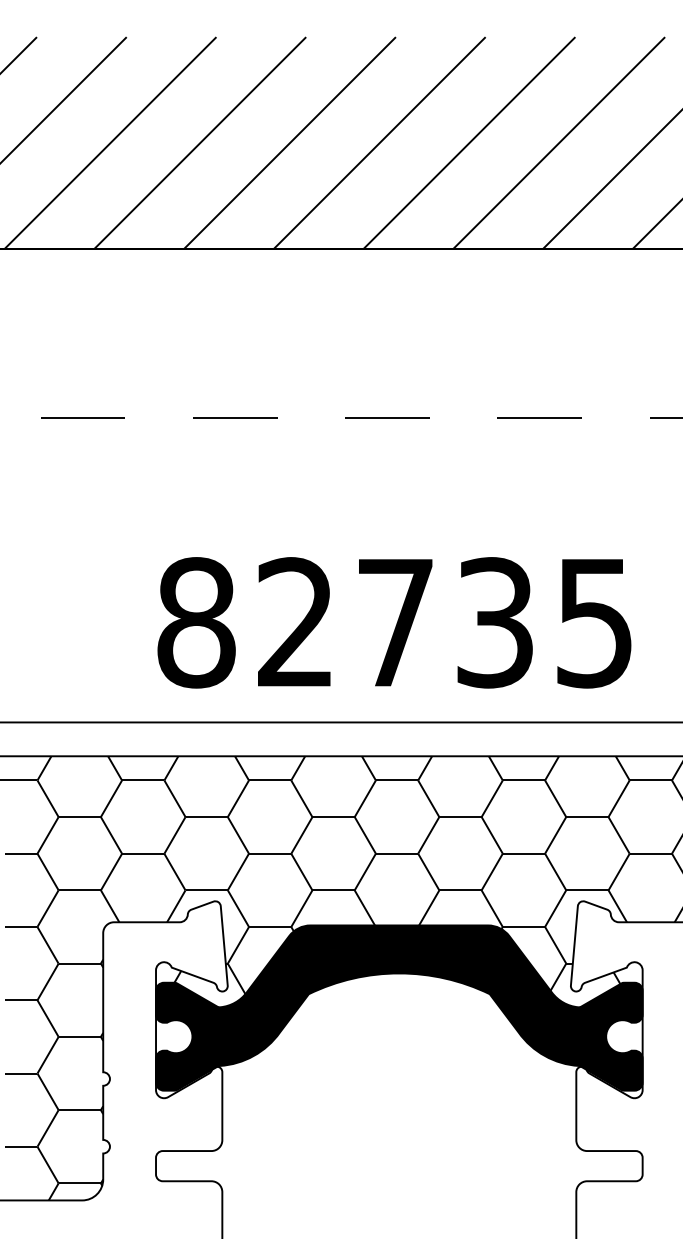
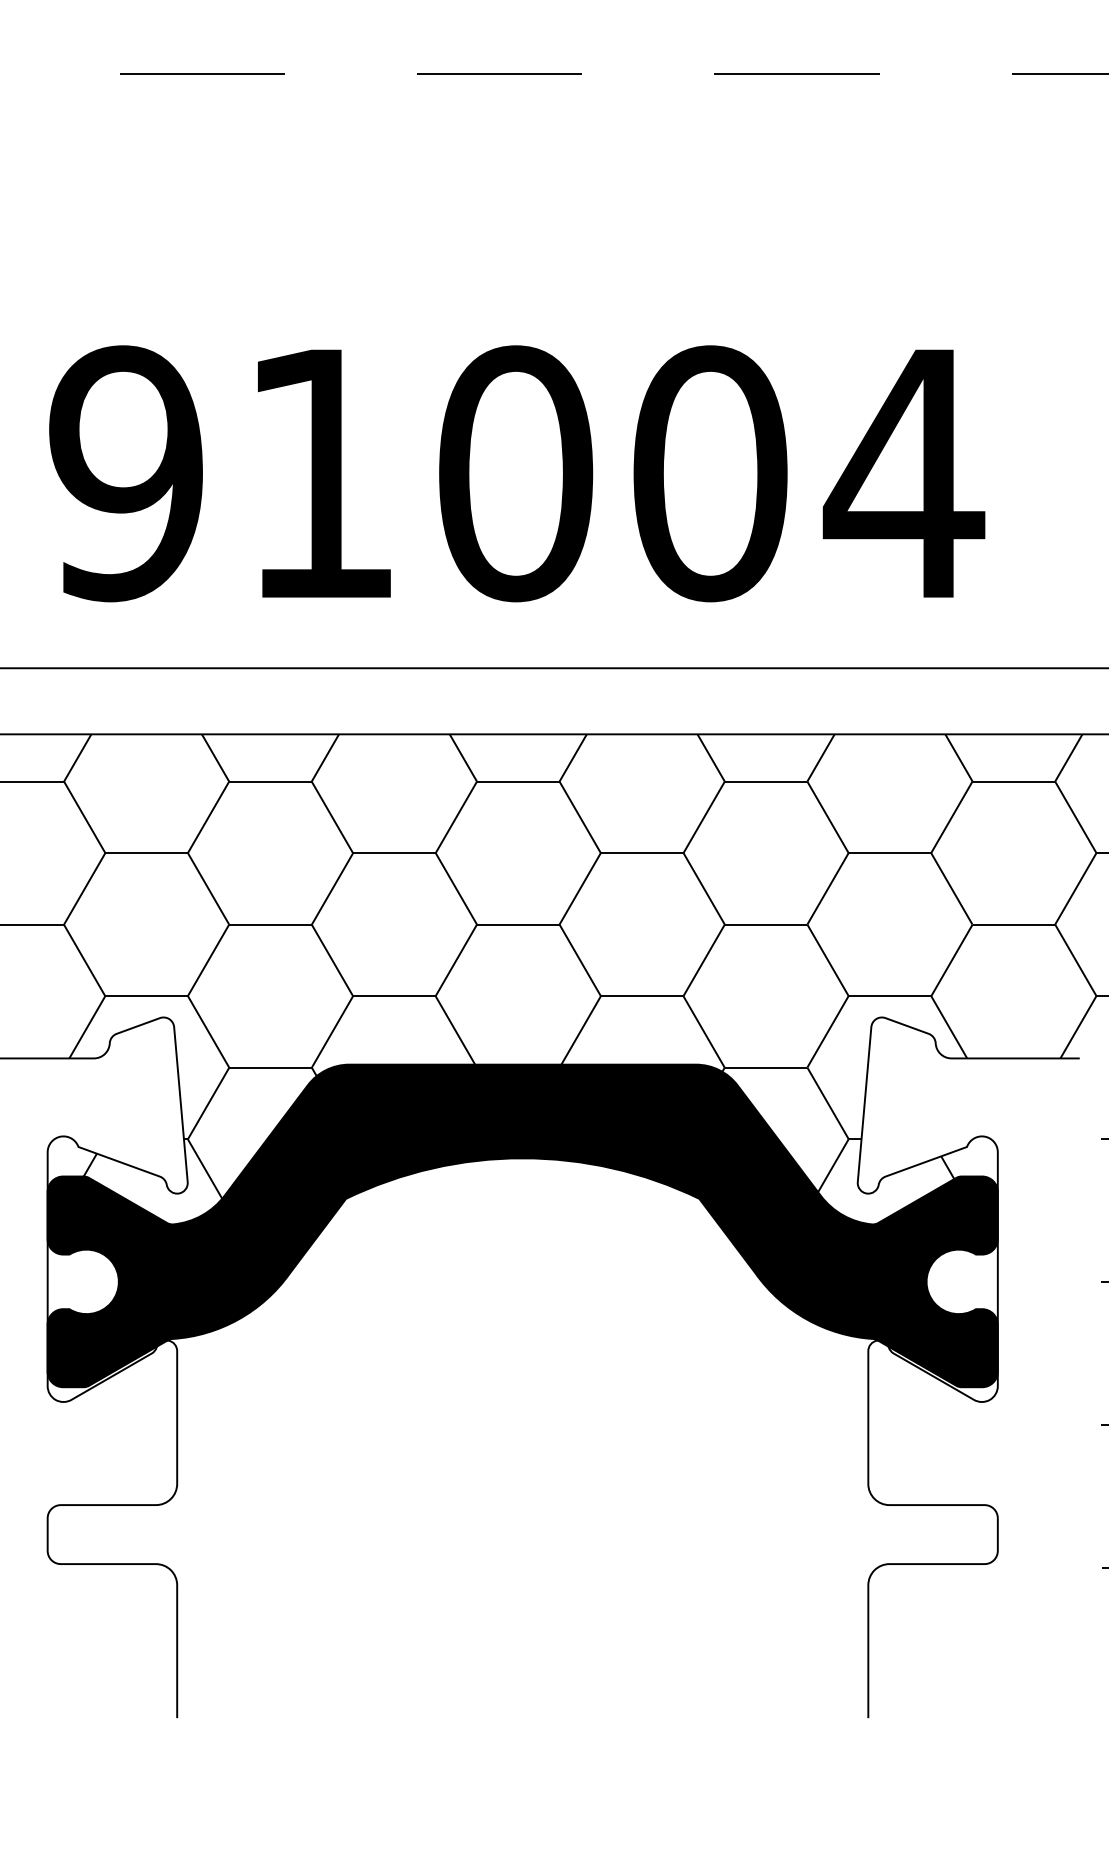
text: (396, 622) -> (517, 473), 82735 -> 91004

